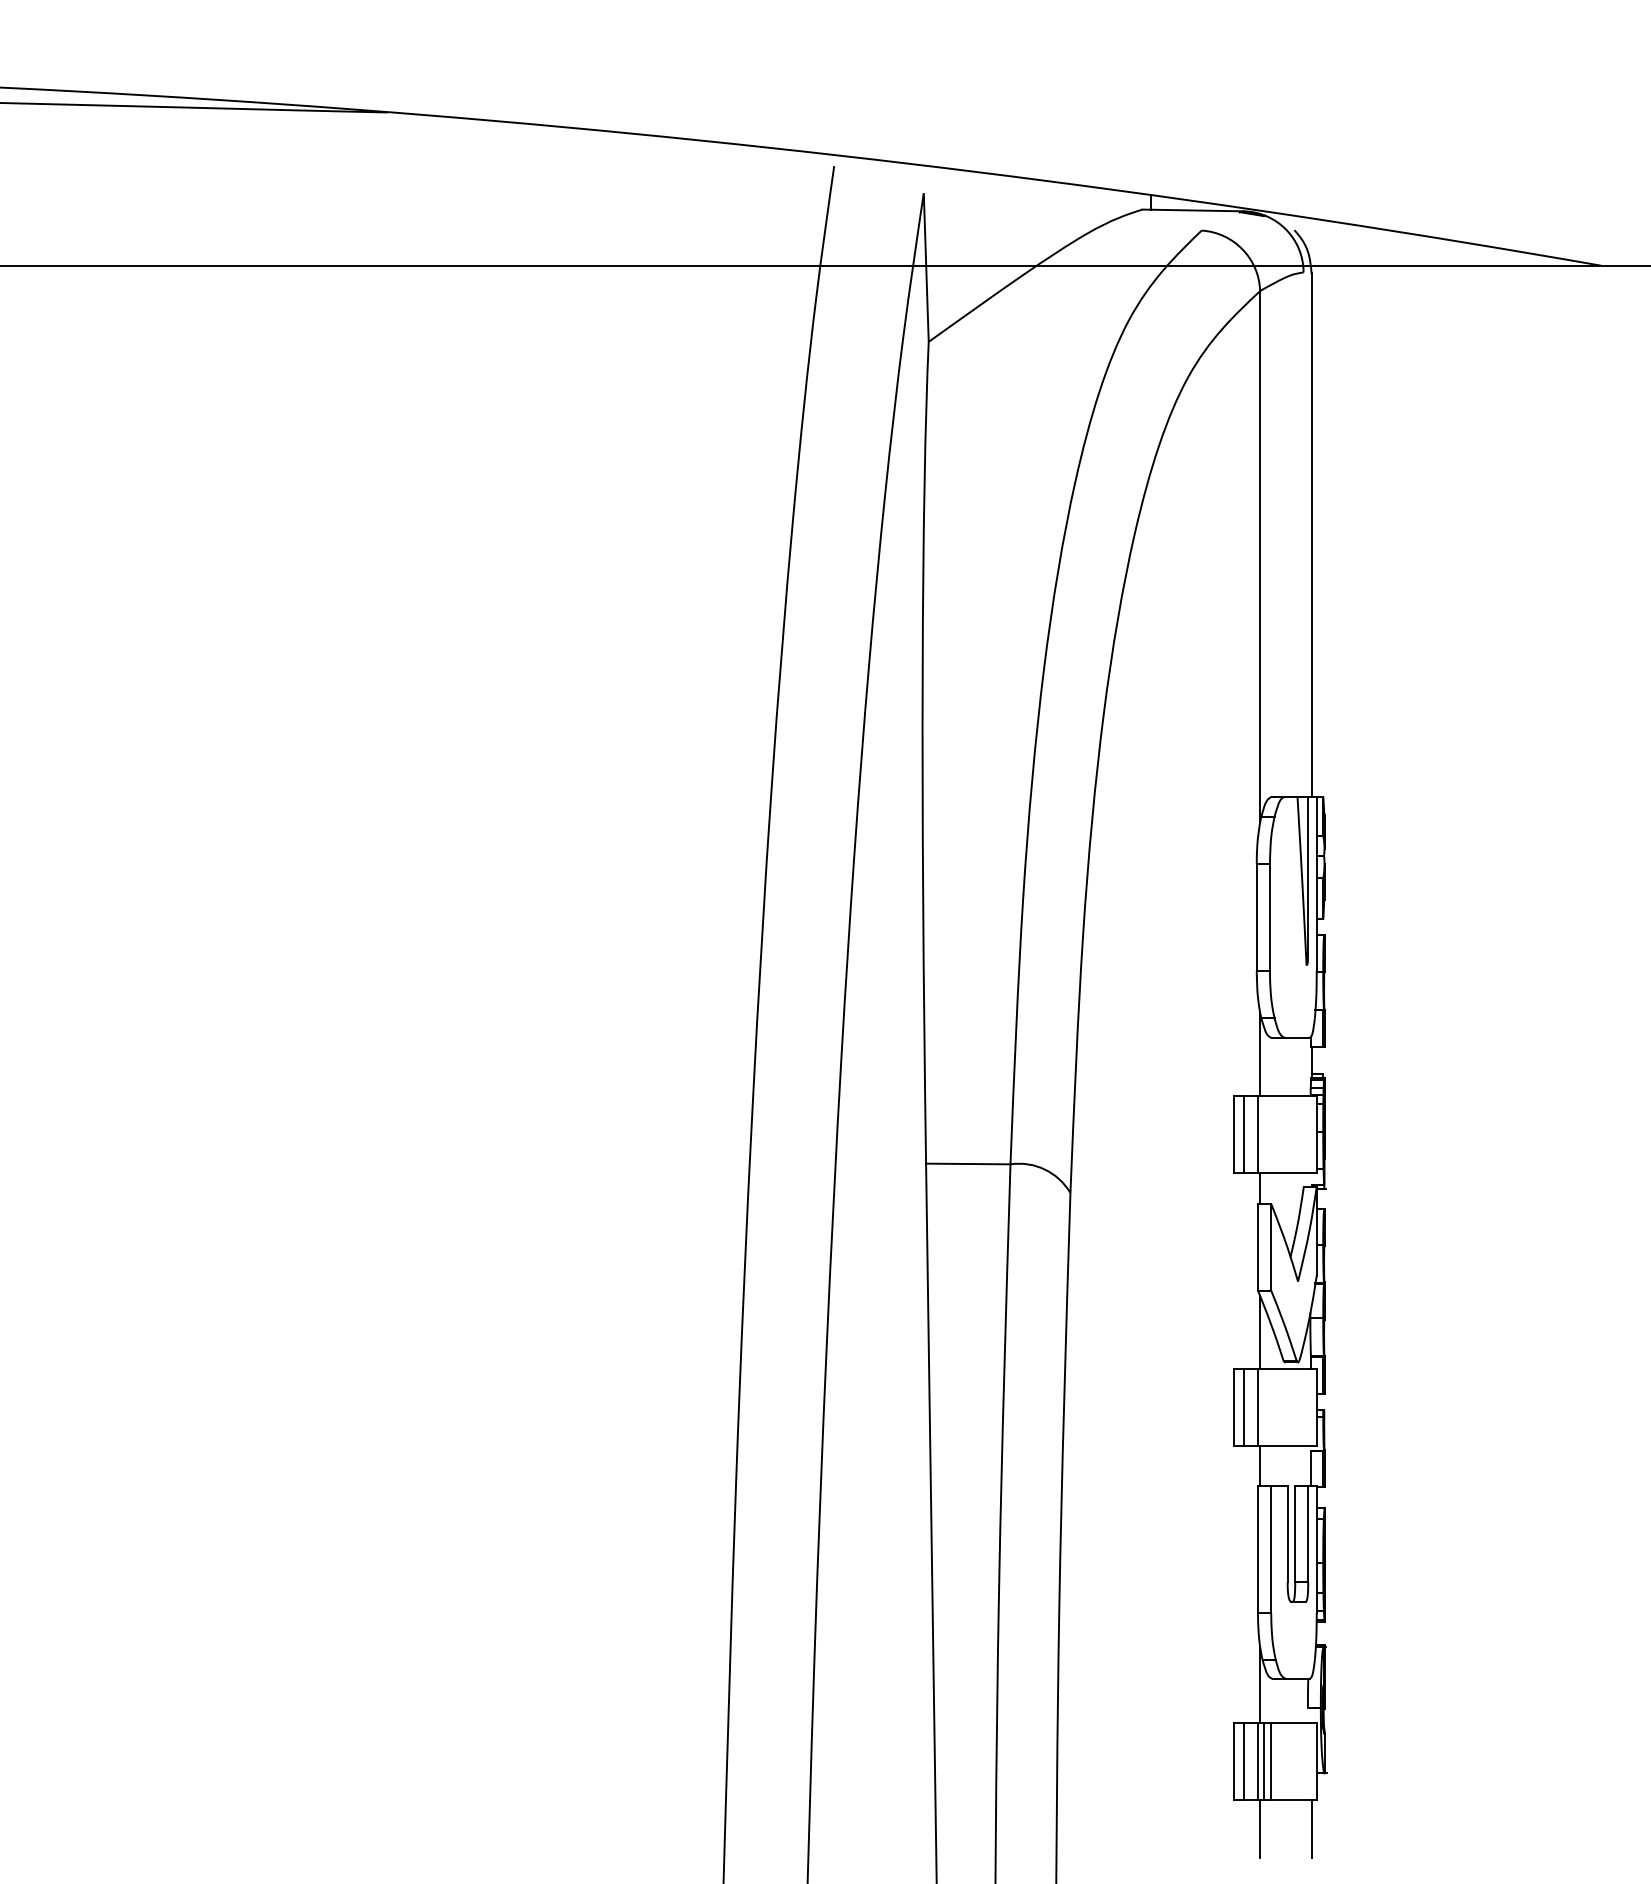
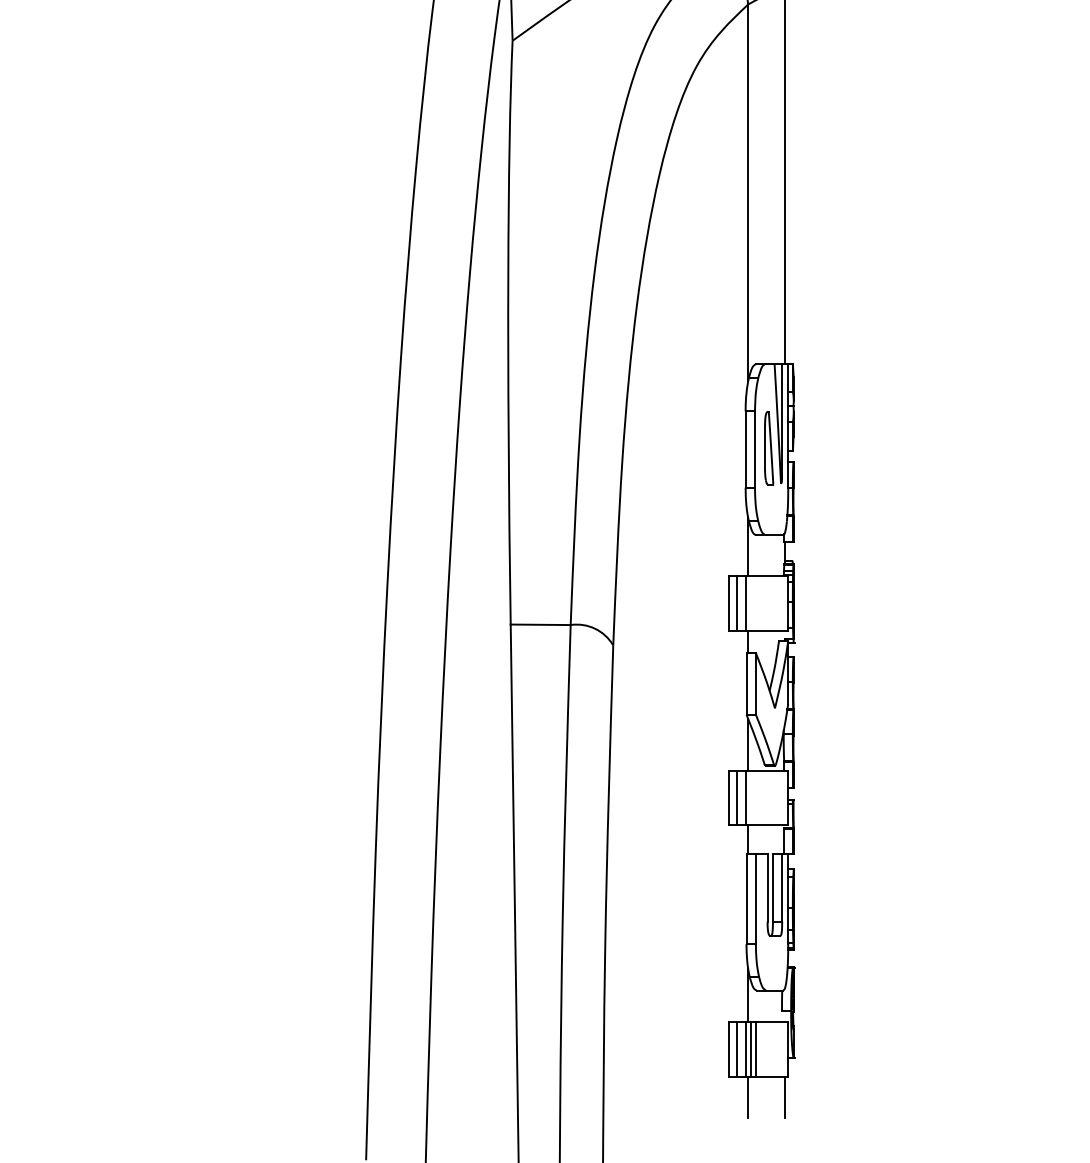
part: (1289, 915) -> (768, 448), added

